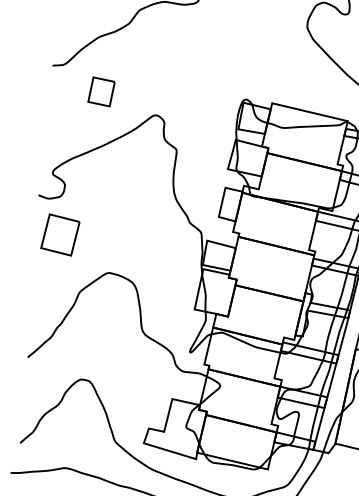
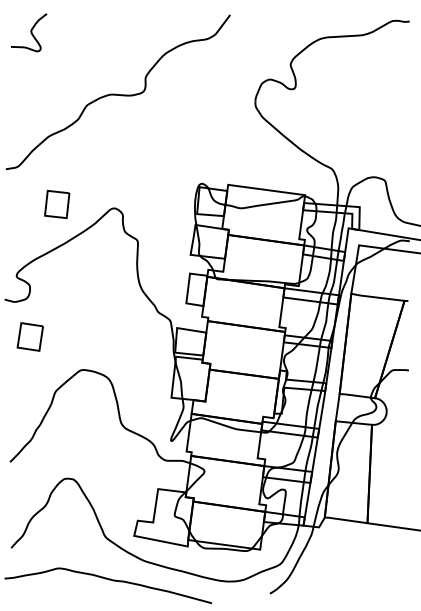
part: (101, 90) -> (57, 203), moved
part: (59, 234) -> (29, 336), size x0.71

